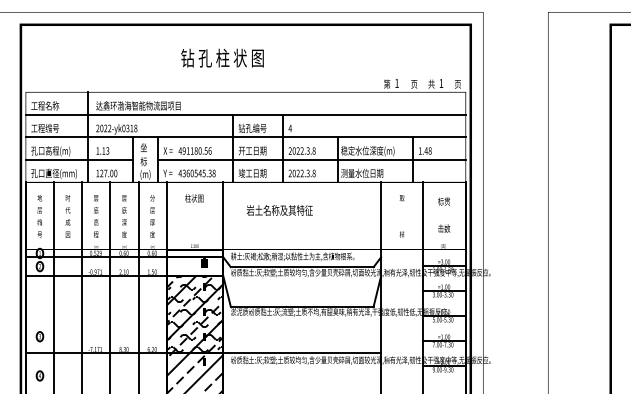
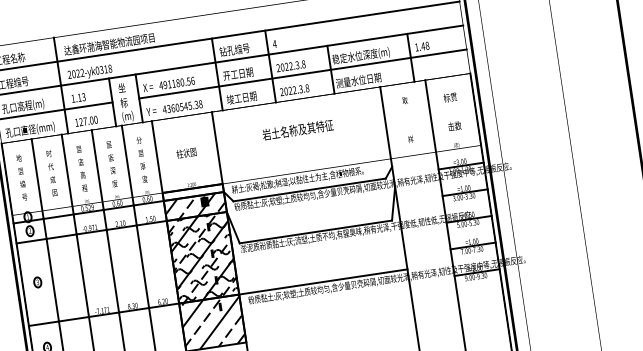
text: (194, 198) -> (186, 153), moved
text: (279, 210) -> (297, 130), moved
hatch: (194, 266) -> (194, 206), added
part: (39, 336) -> (37, 282), moved

